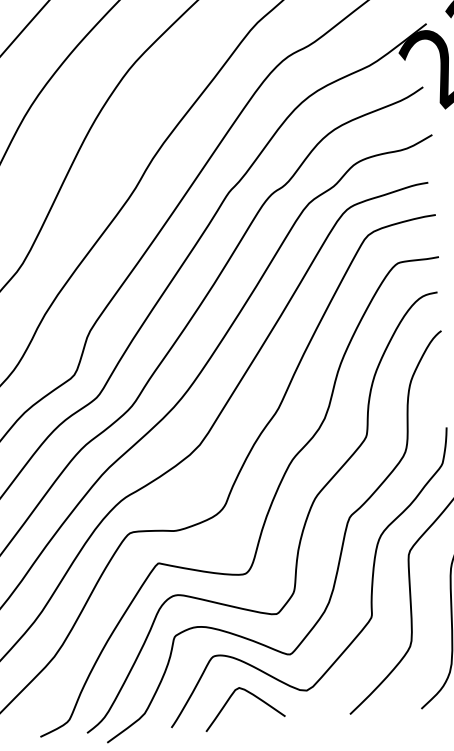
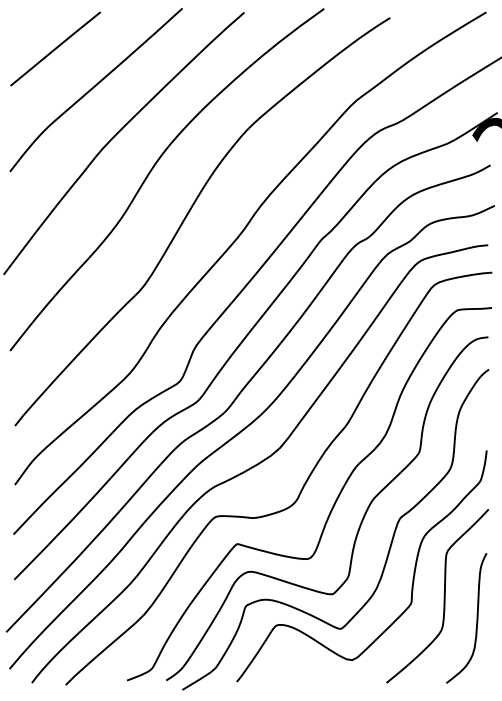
curve: (249, 694) -> (304, 659), removed

